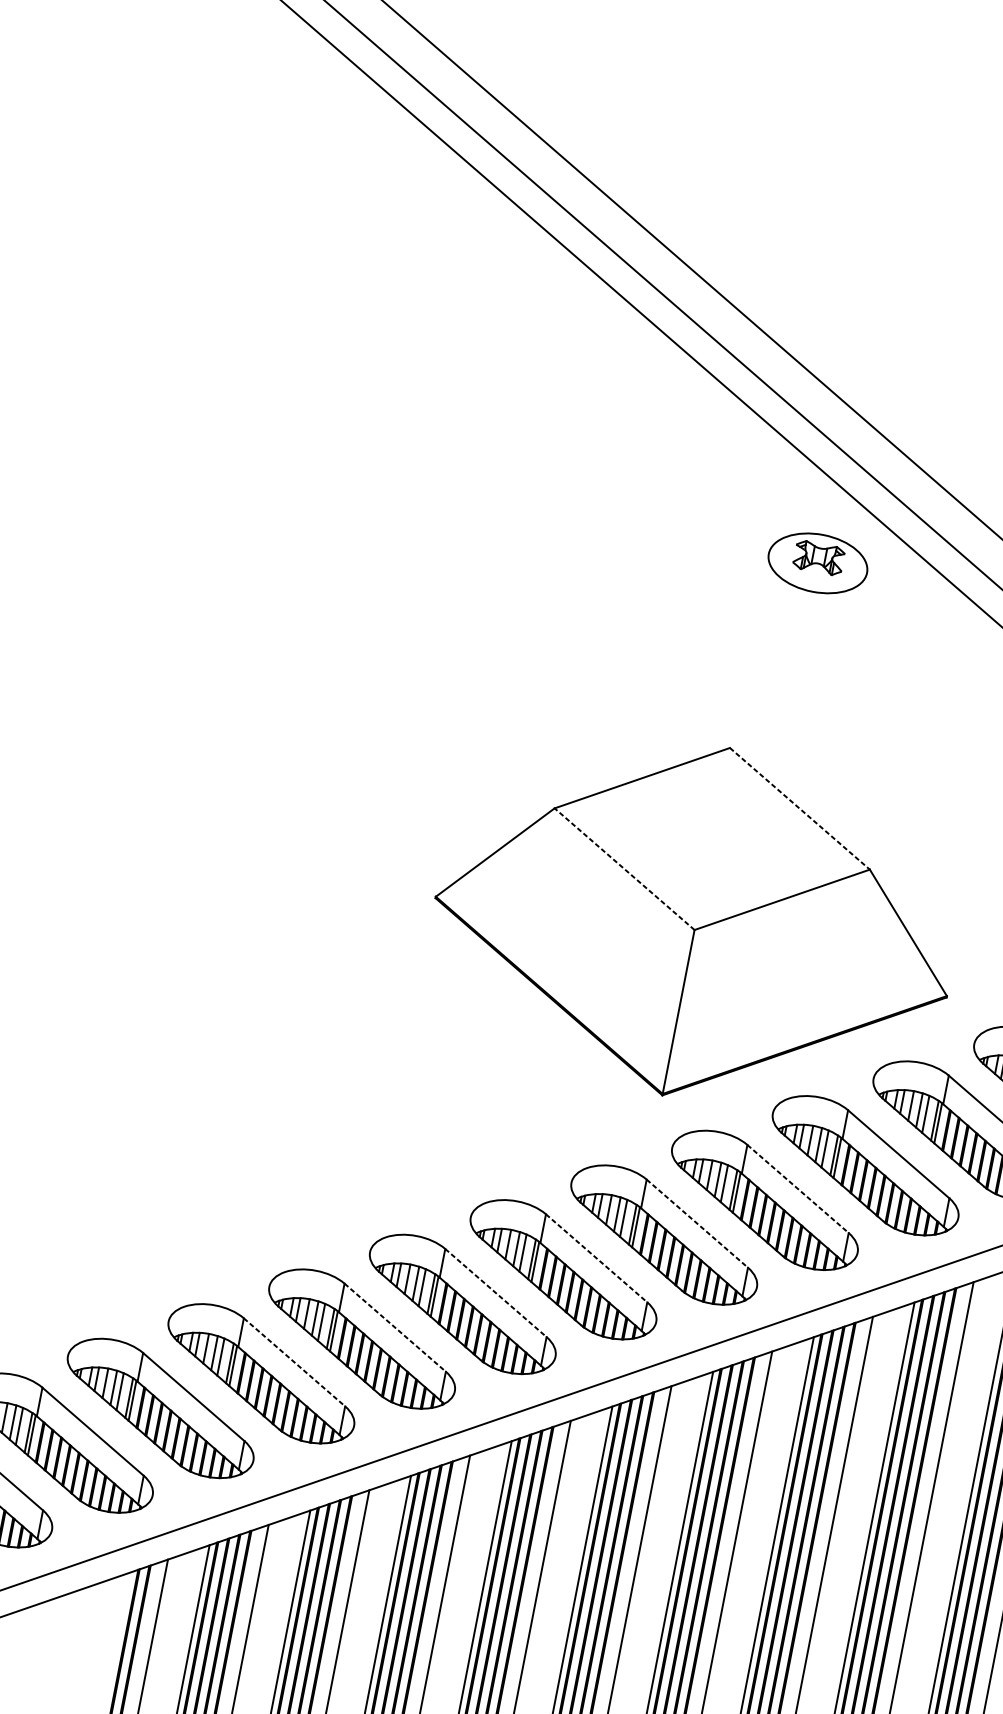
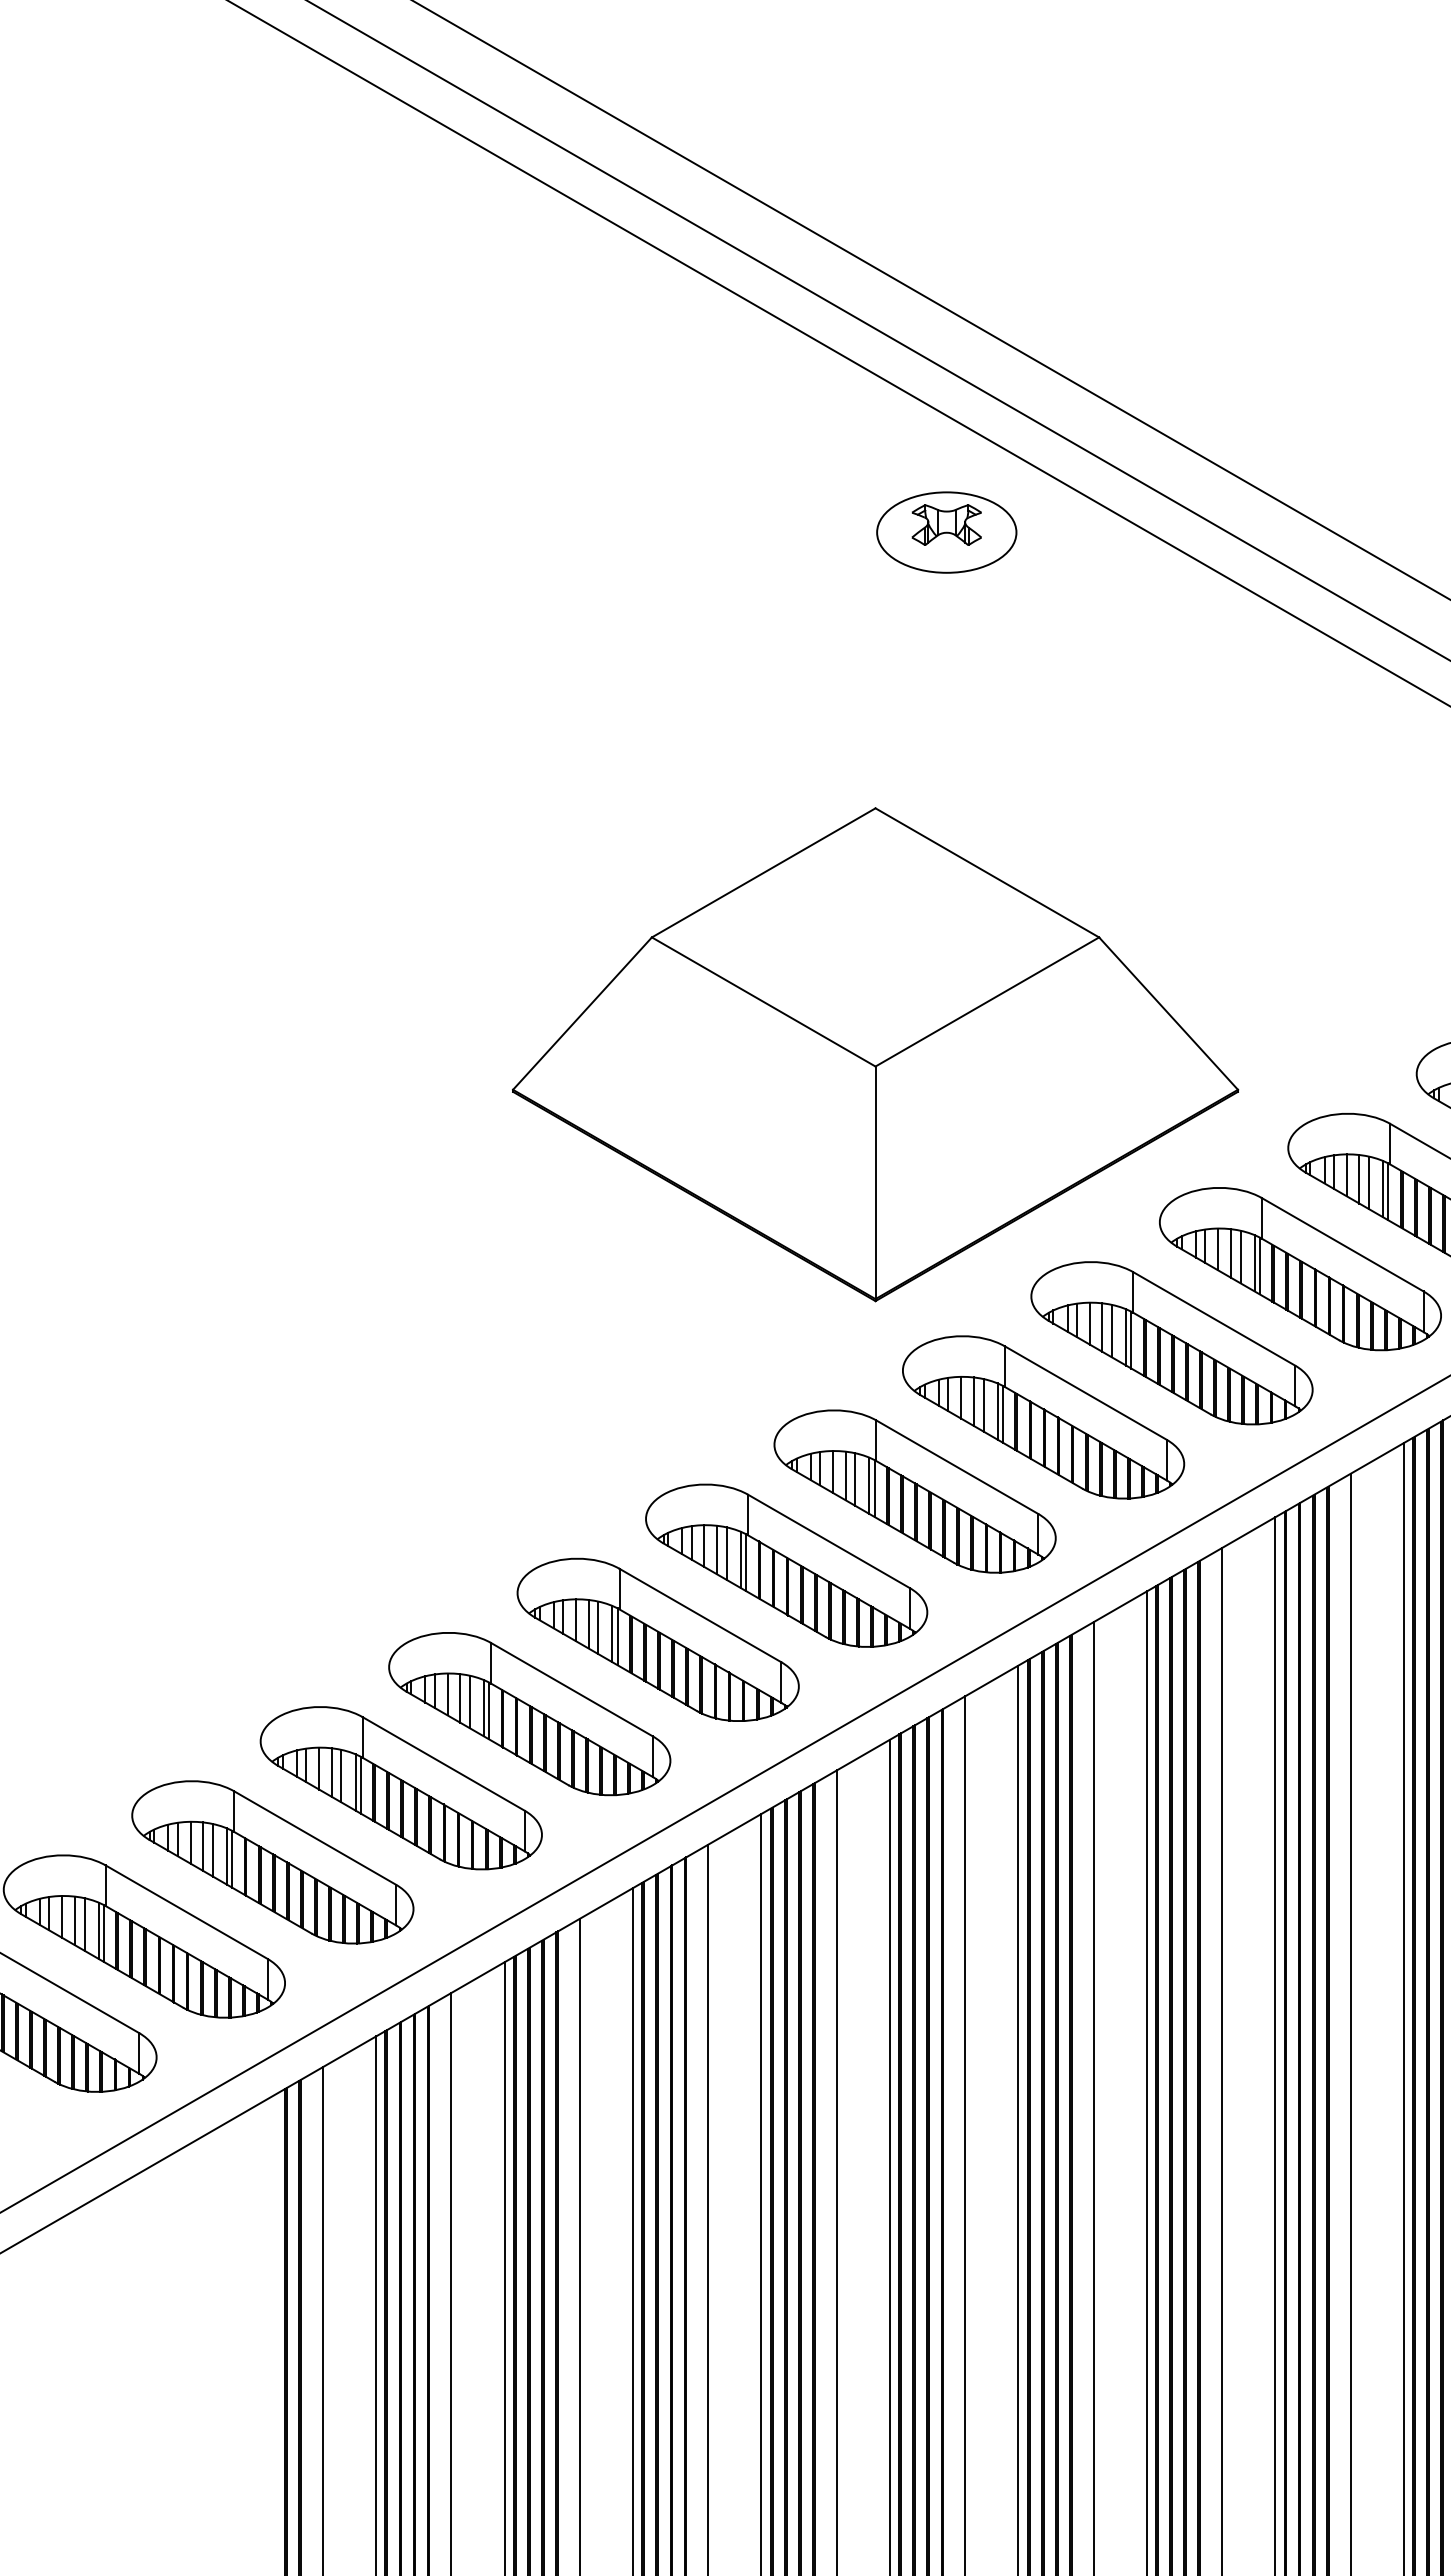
line: (799, 809) -> (987, 873), dashed -> solid
line: (624, 868) -> (763, 1001), dashed -> solid
line: (798, 1189) -> (1086, 1393), dashed -> solid
line: (697, 1223) -> (957, 1467), dashed -> solid
line: (597, 1258) -> (829, 1541), dashed -> solid
line: (495, 1292) -> (700, 1615), dashed -> solid
line: (395, 1327) -> (572, 1689), dashed -> solid
line: (294, 1362) -> (443, 1764), dashed -> solid

